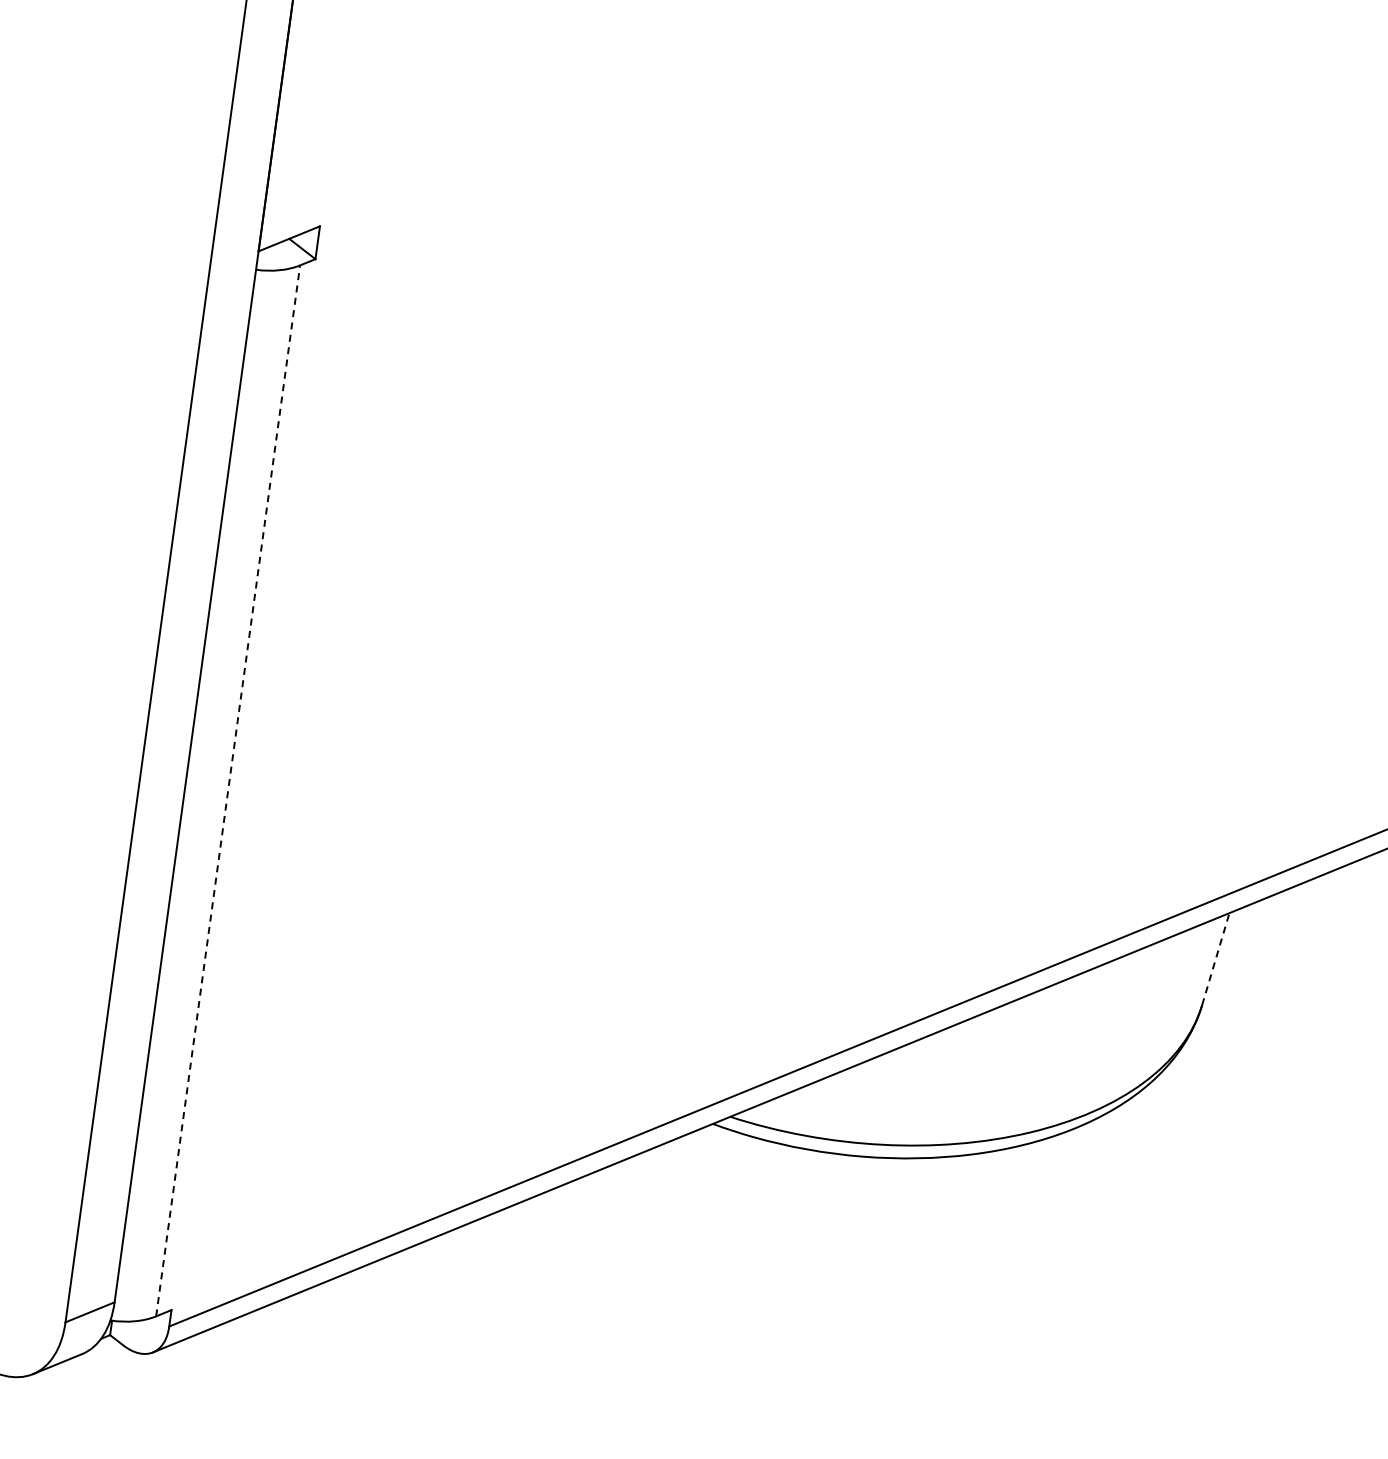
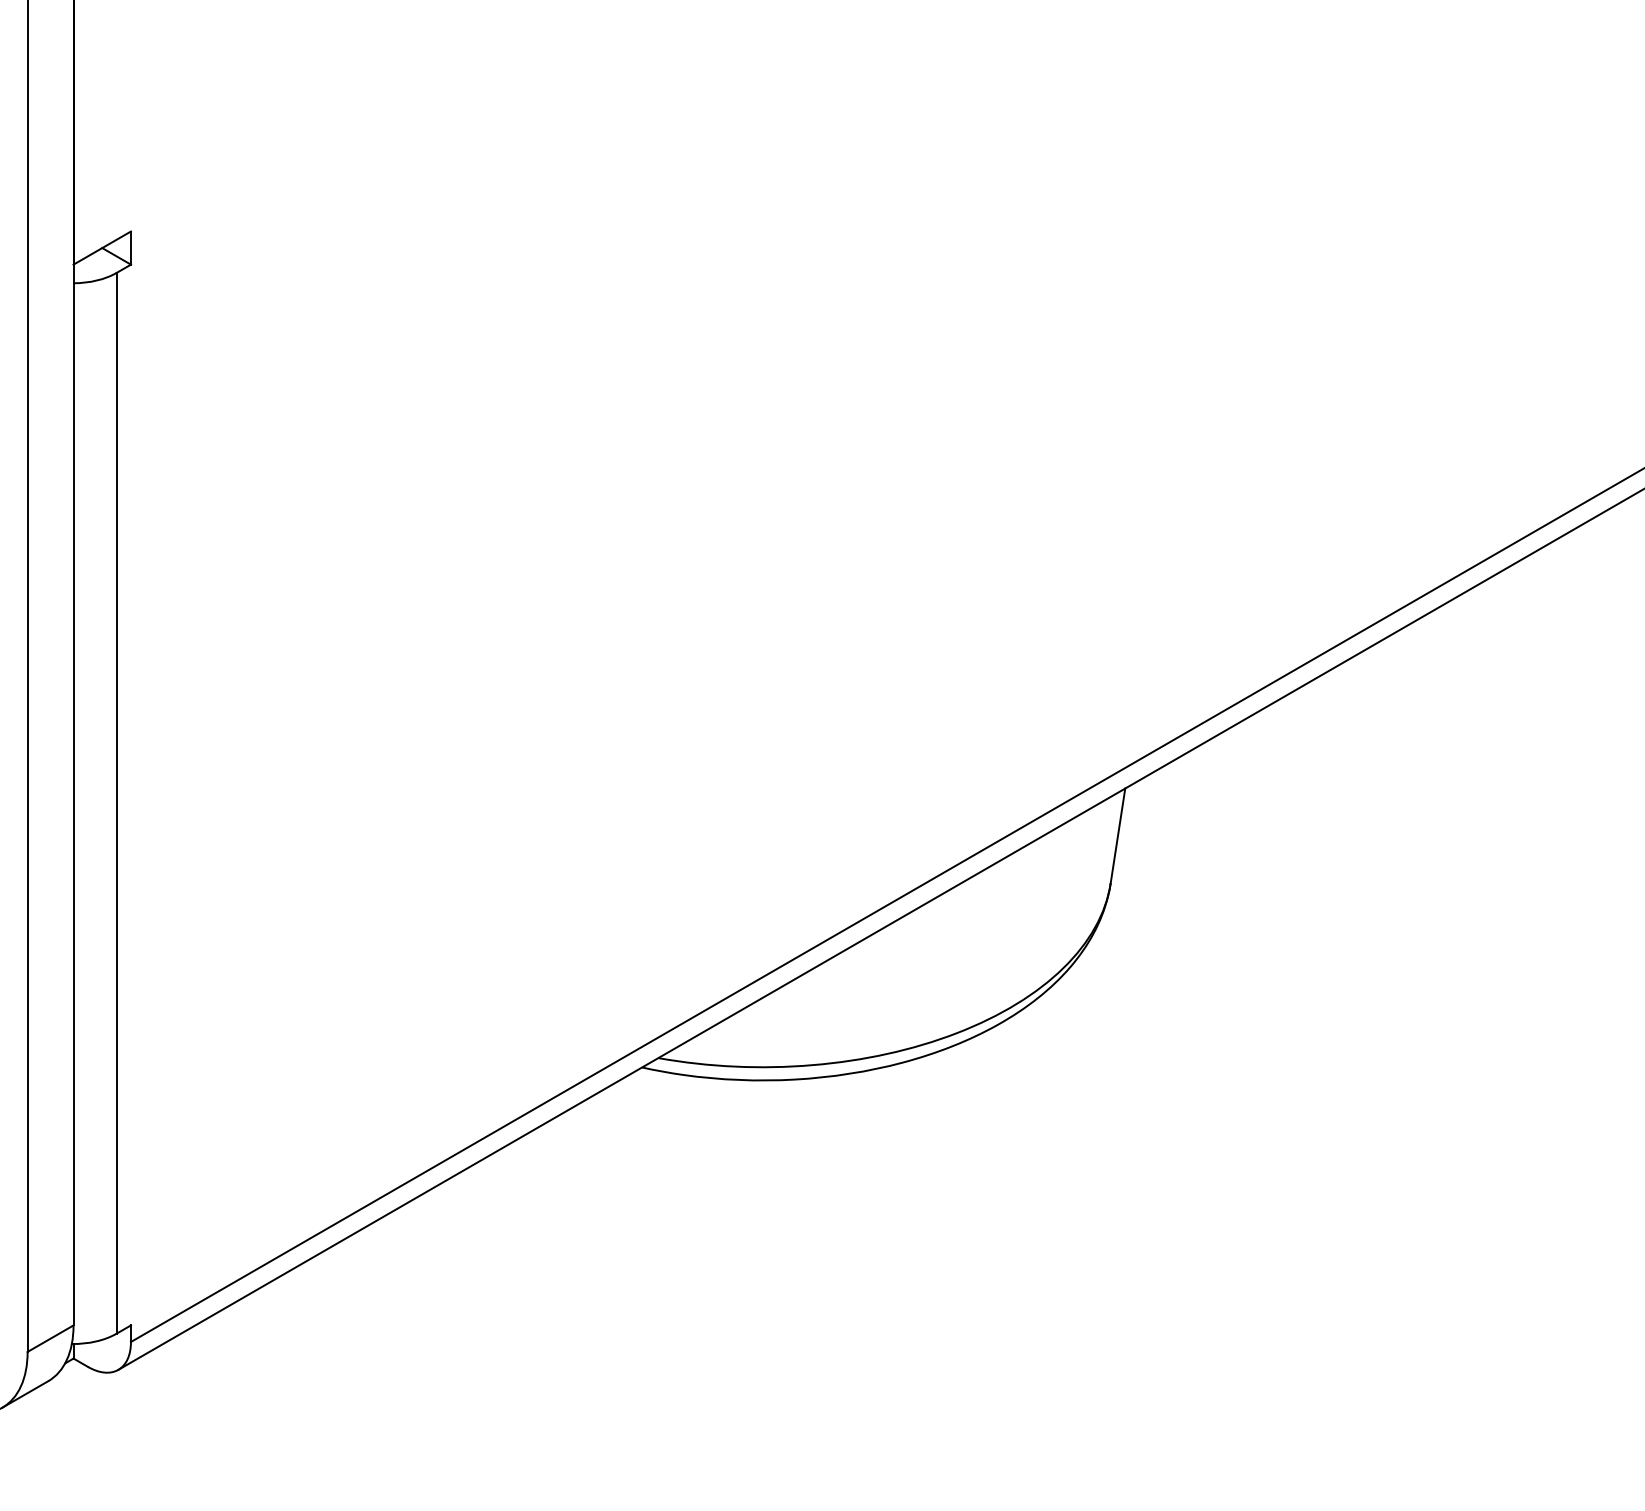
line: (228, 790) -> (116, 802), dashed -> solid
line: (1215, 958) -> (1117, 835), dashed -> solid

